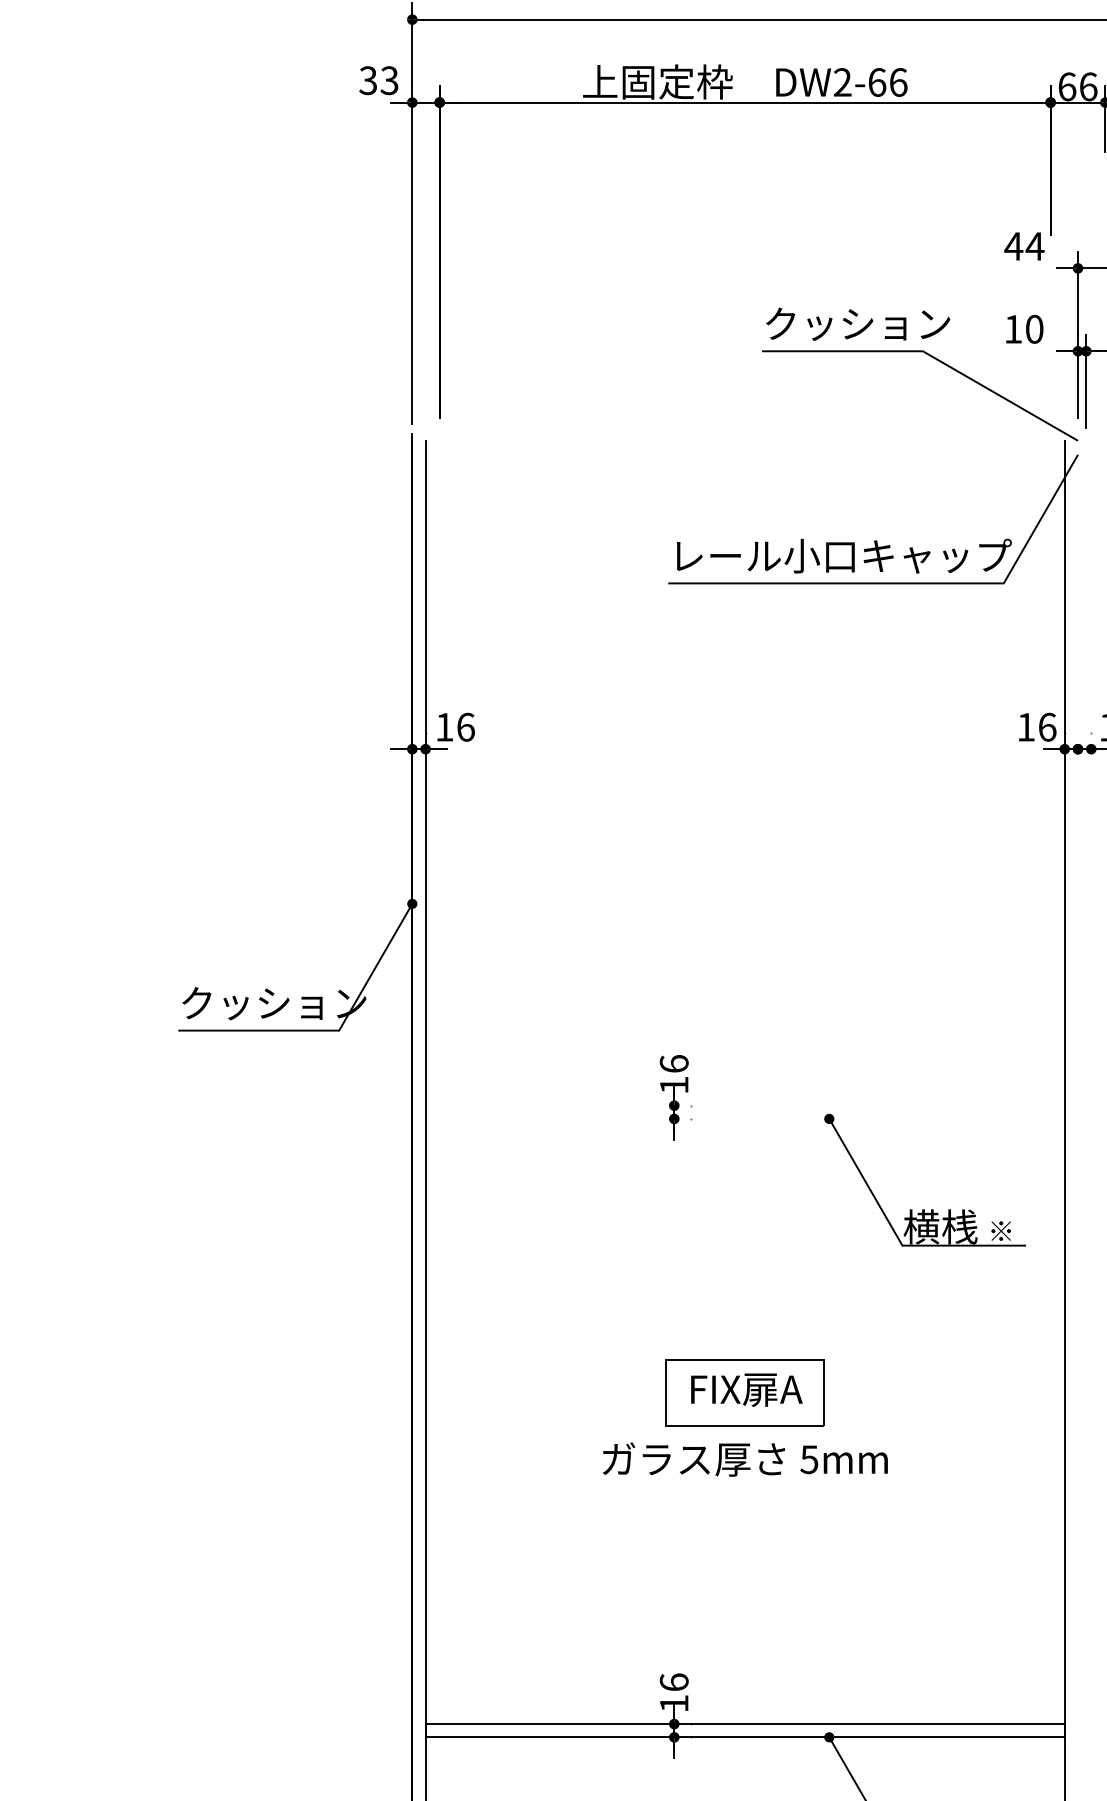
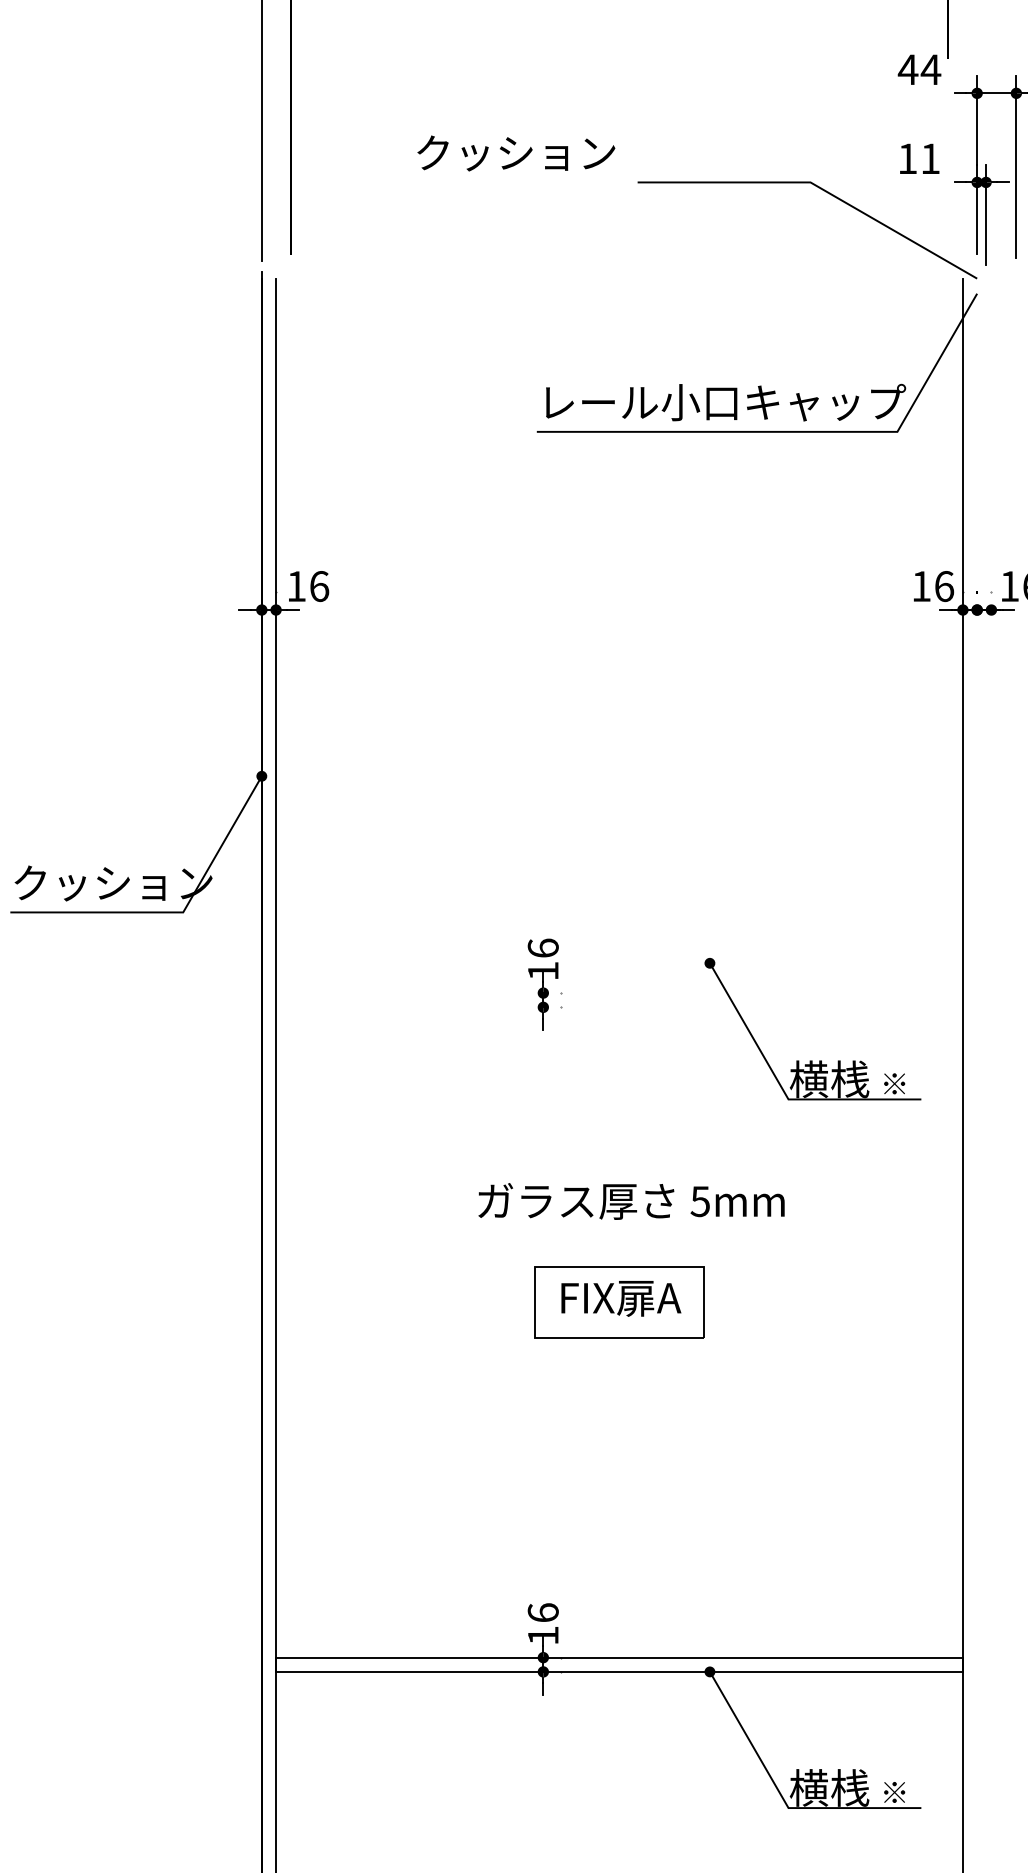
text: (858, 323) -> (516, 152), moved
text: (1034, 328) -> (930, 157), 10 -> 11
part: (924, 1209) -> (812, 1060), moved
text: (745, 1459) -> (631, 1201), moved

